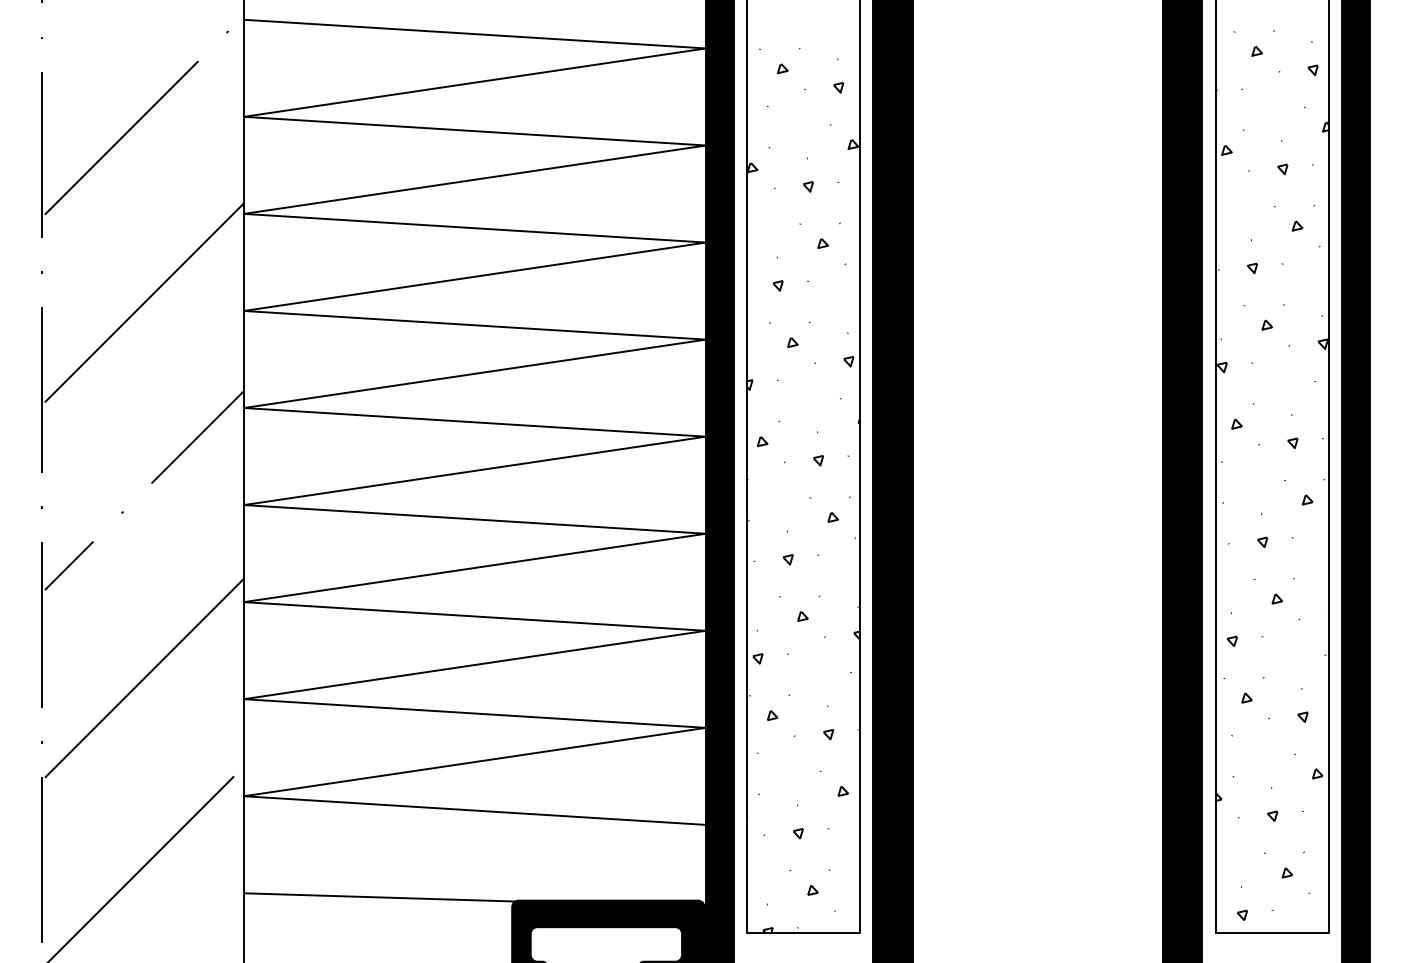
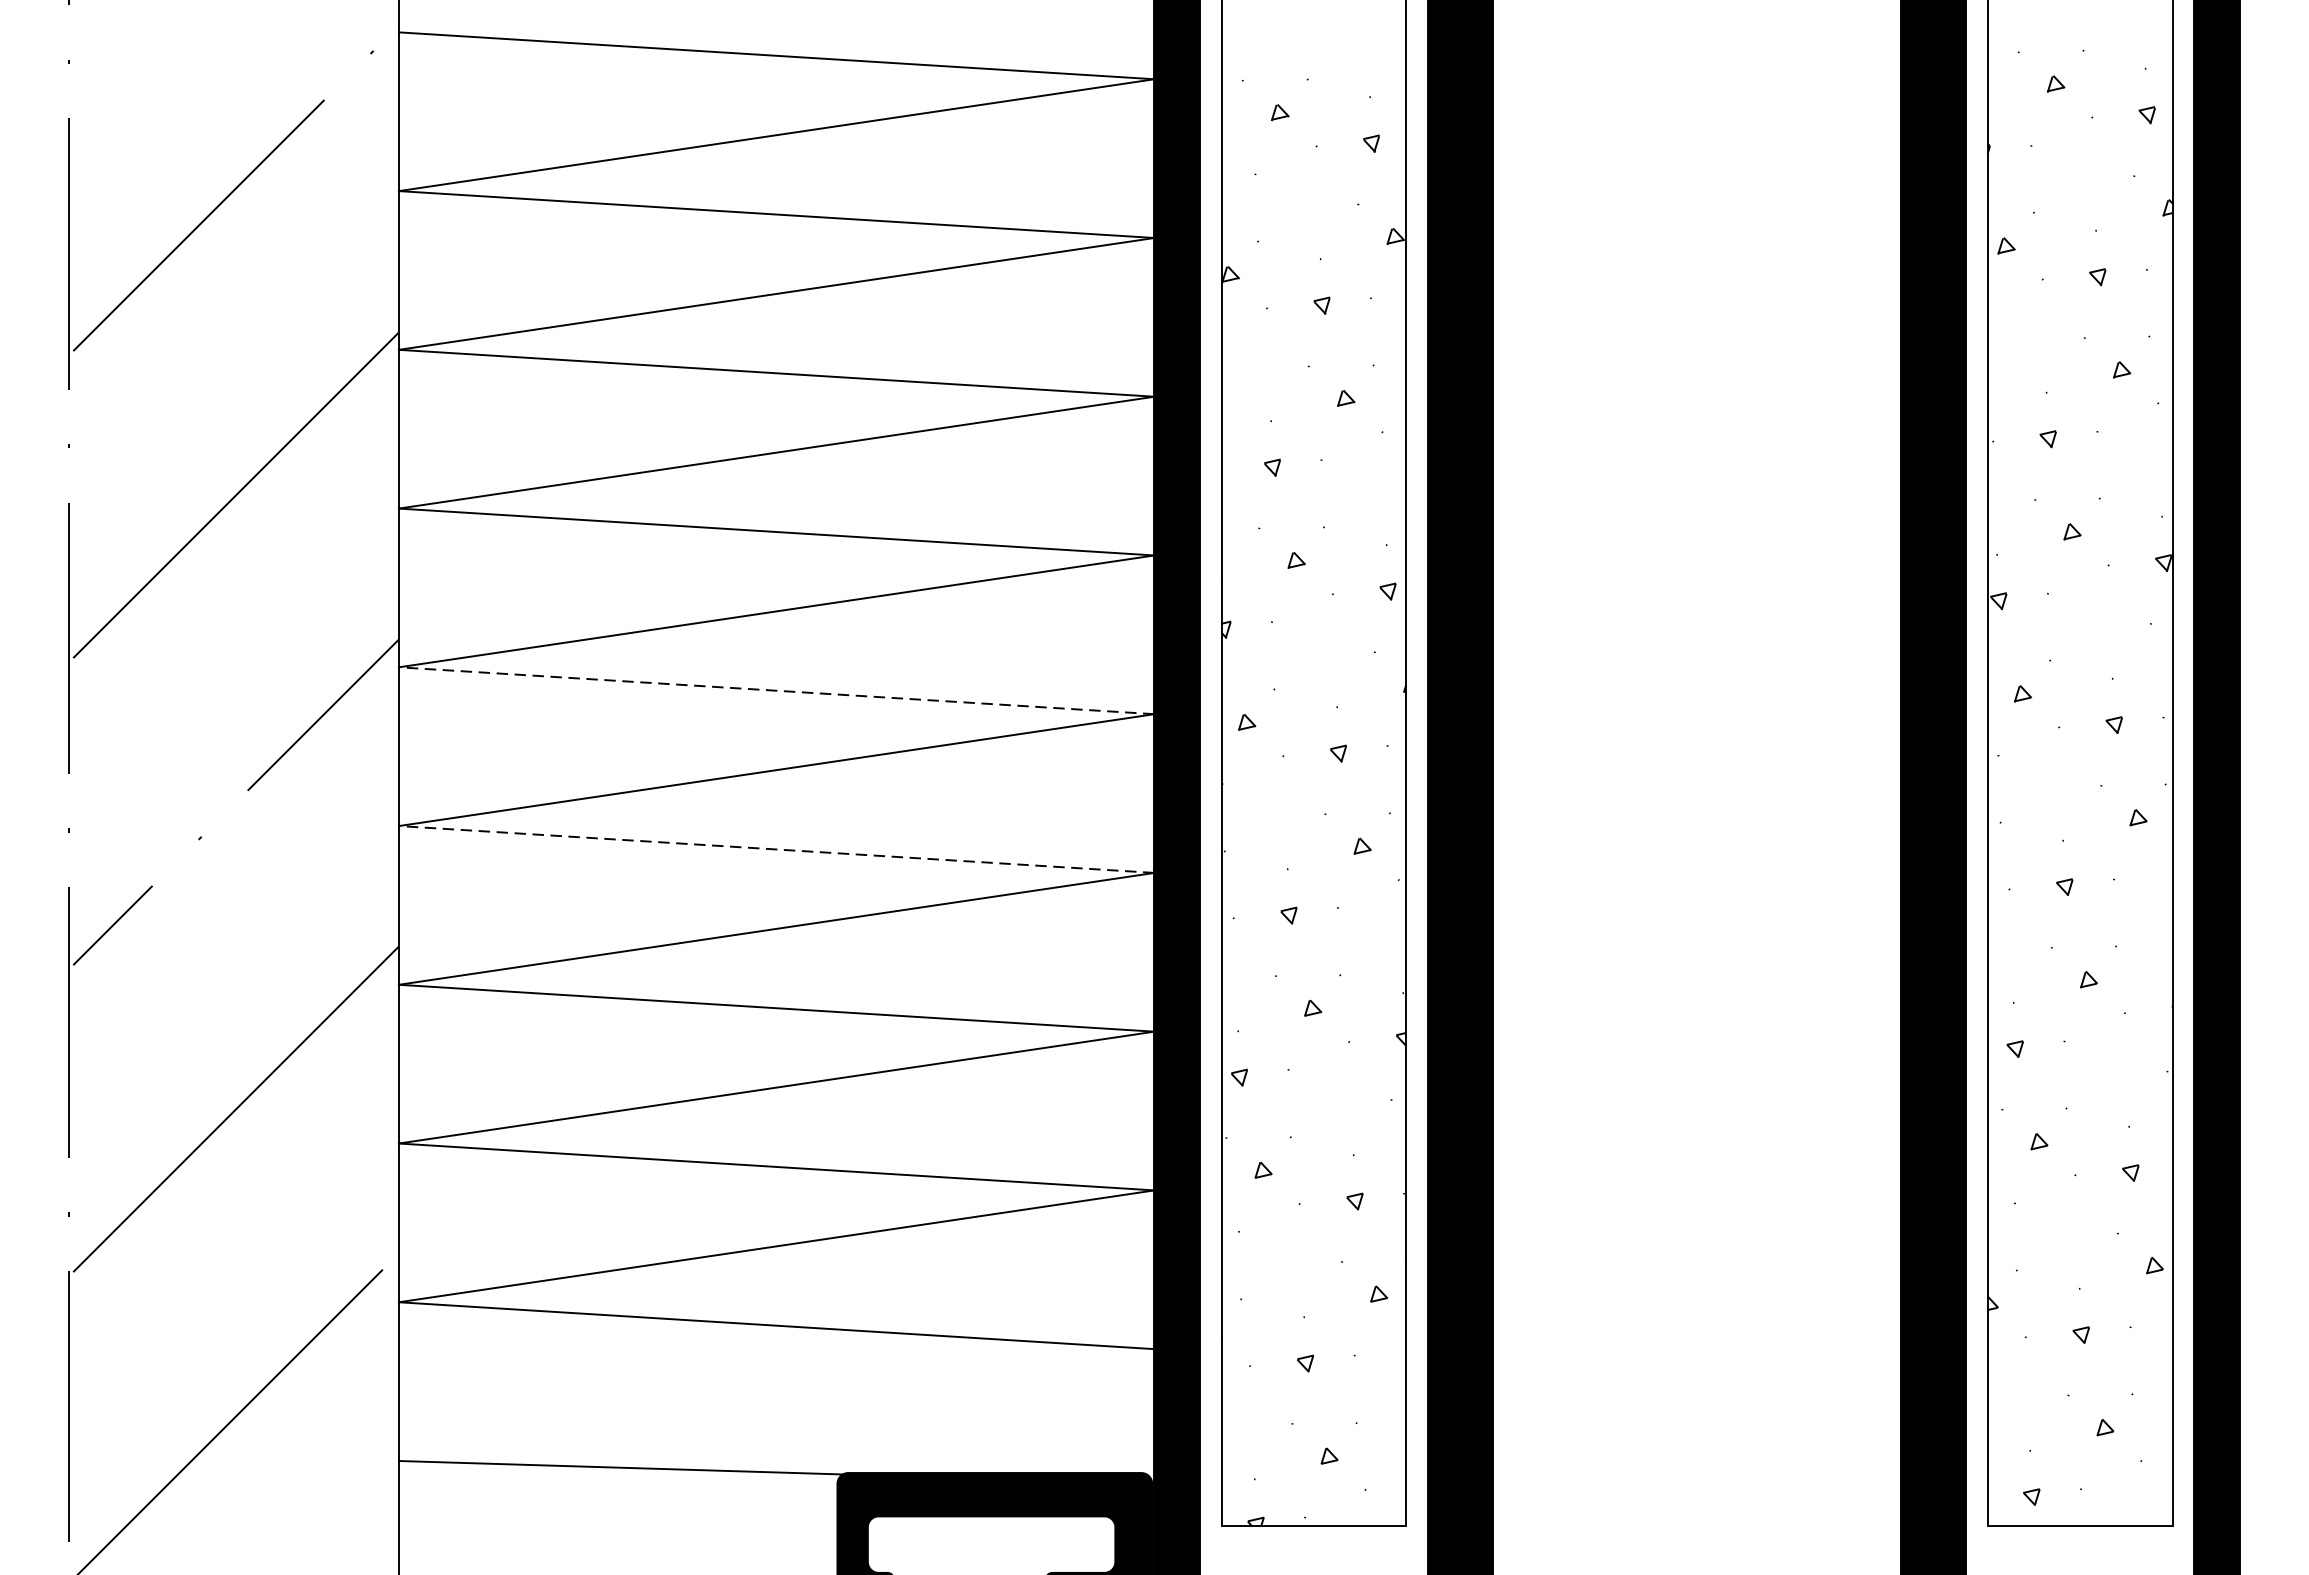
line: (474, 422) -> (775, 691), solid -> dashed
line: (474, 519) -> (775, 849), solid -> dashed

